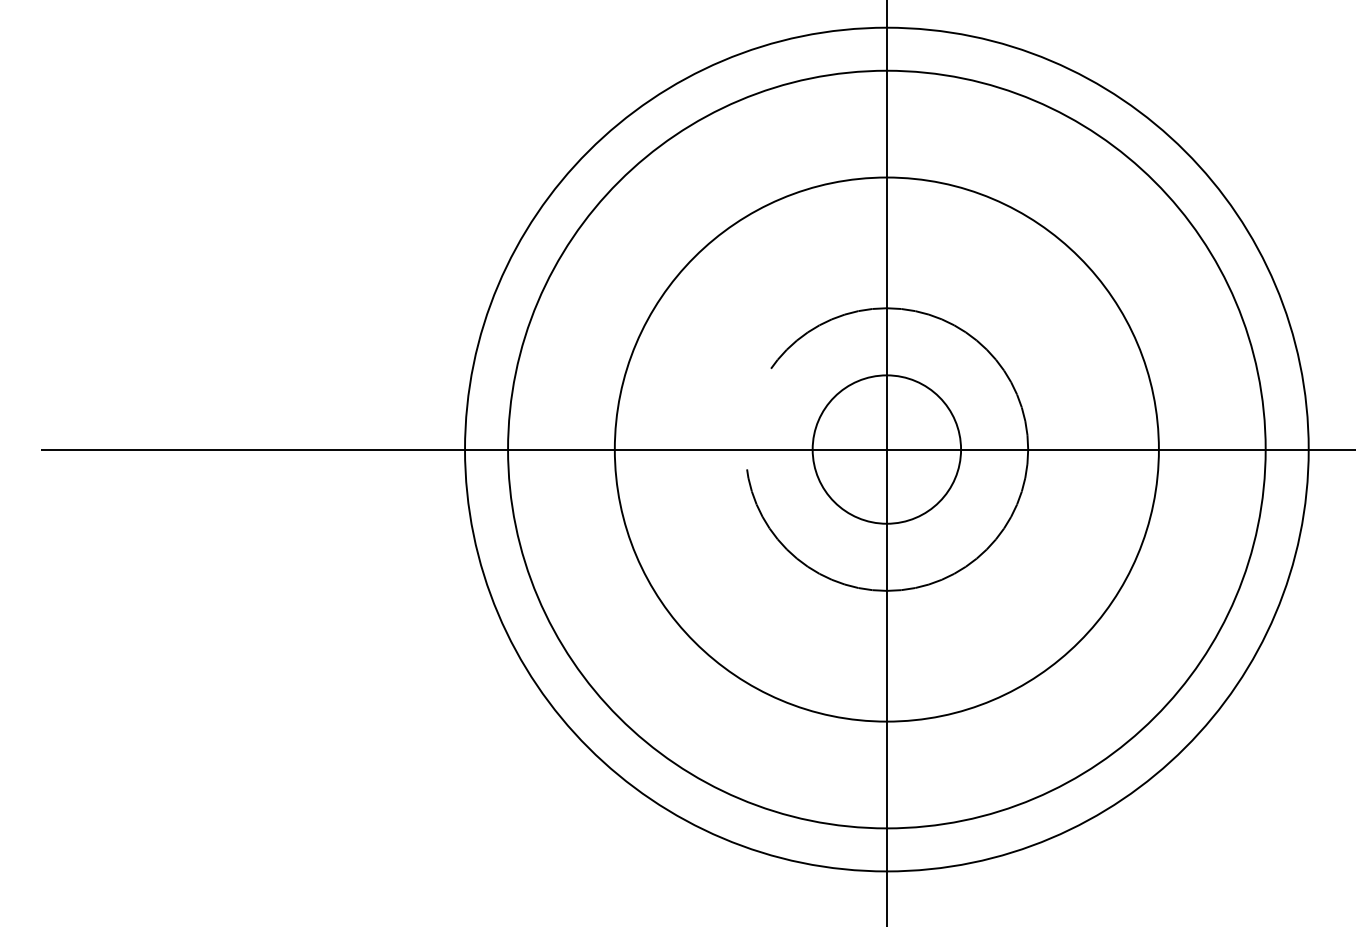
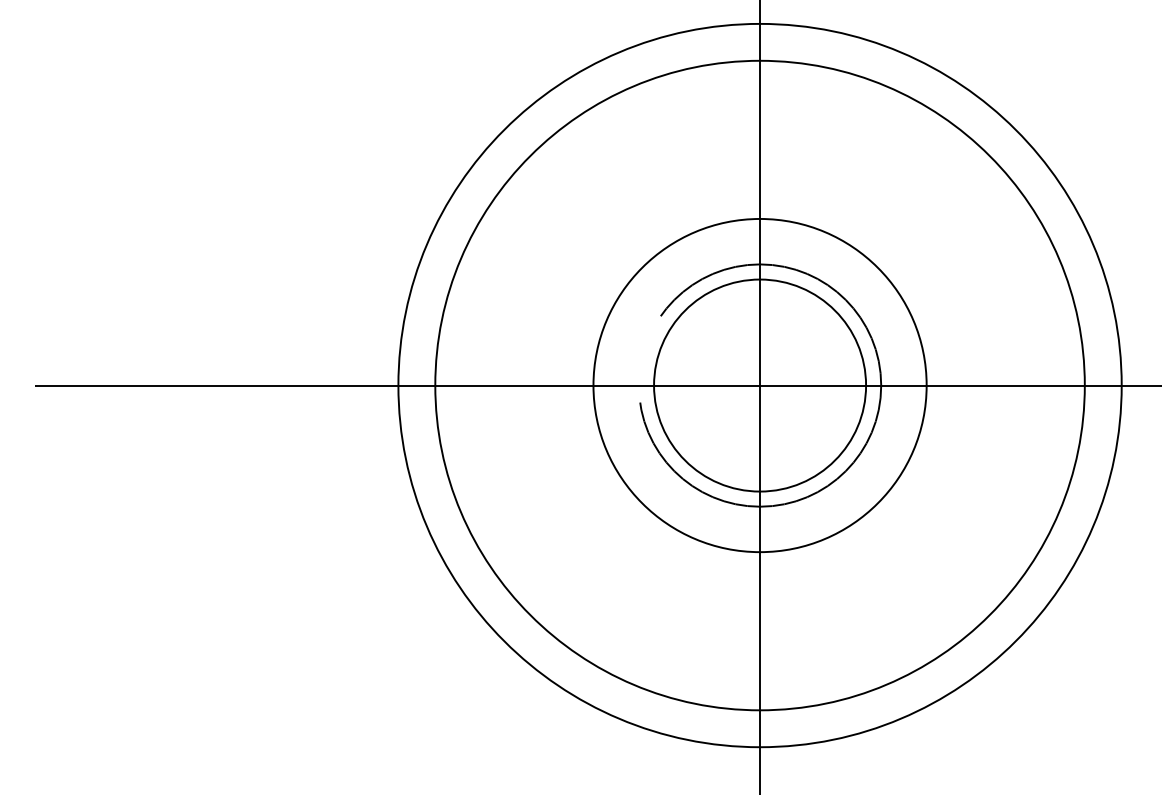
circle: (886, 449) -> (759, 385), size x0.71
circle: (886, 449) -> (759, 385), size x1.67

